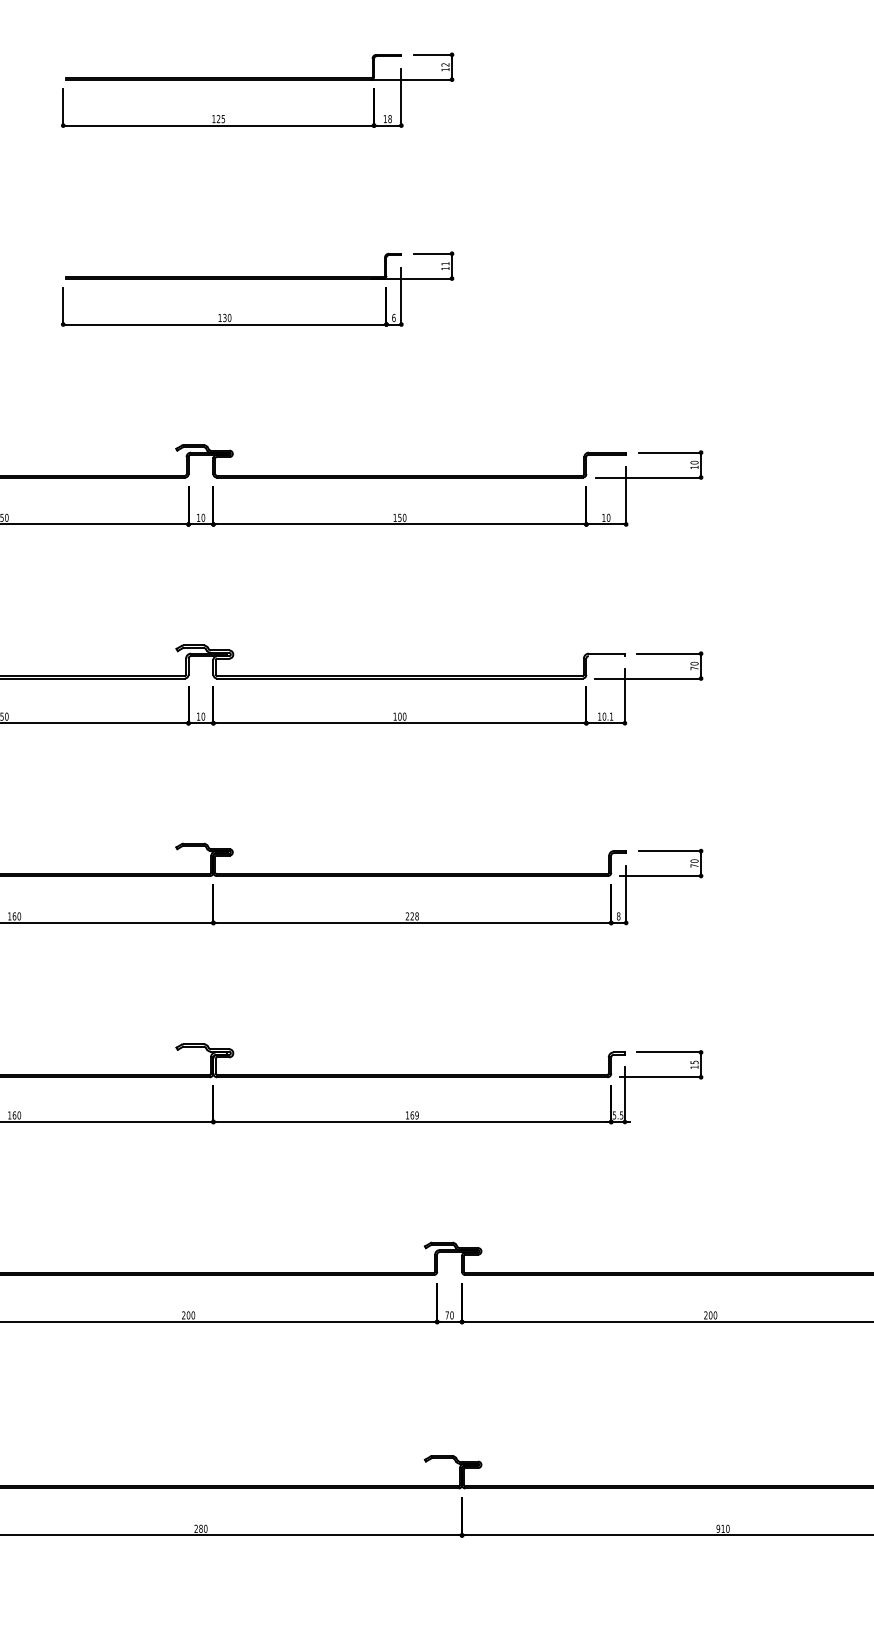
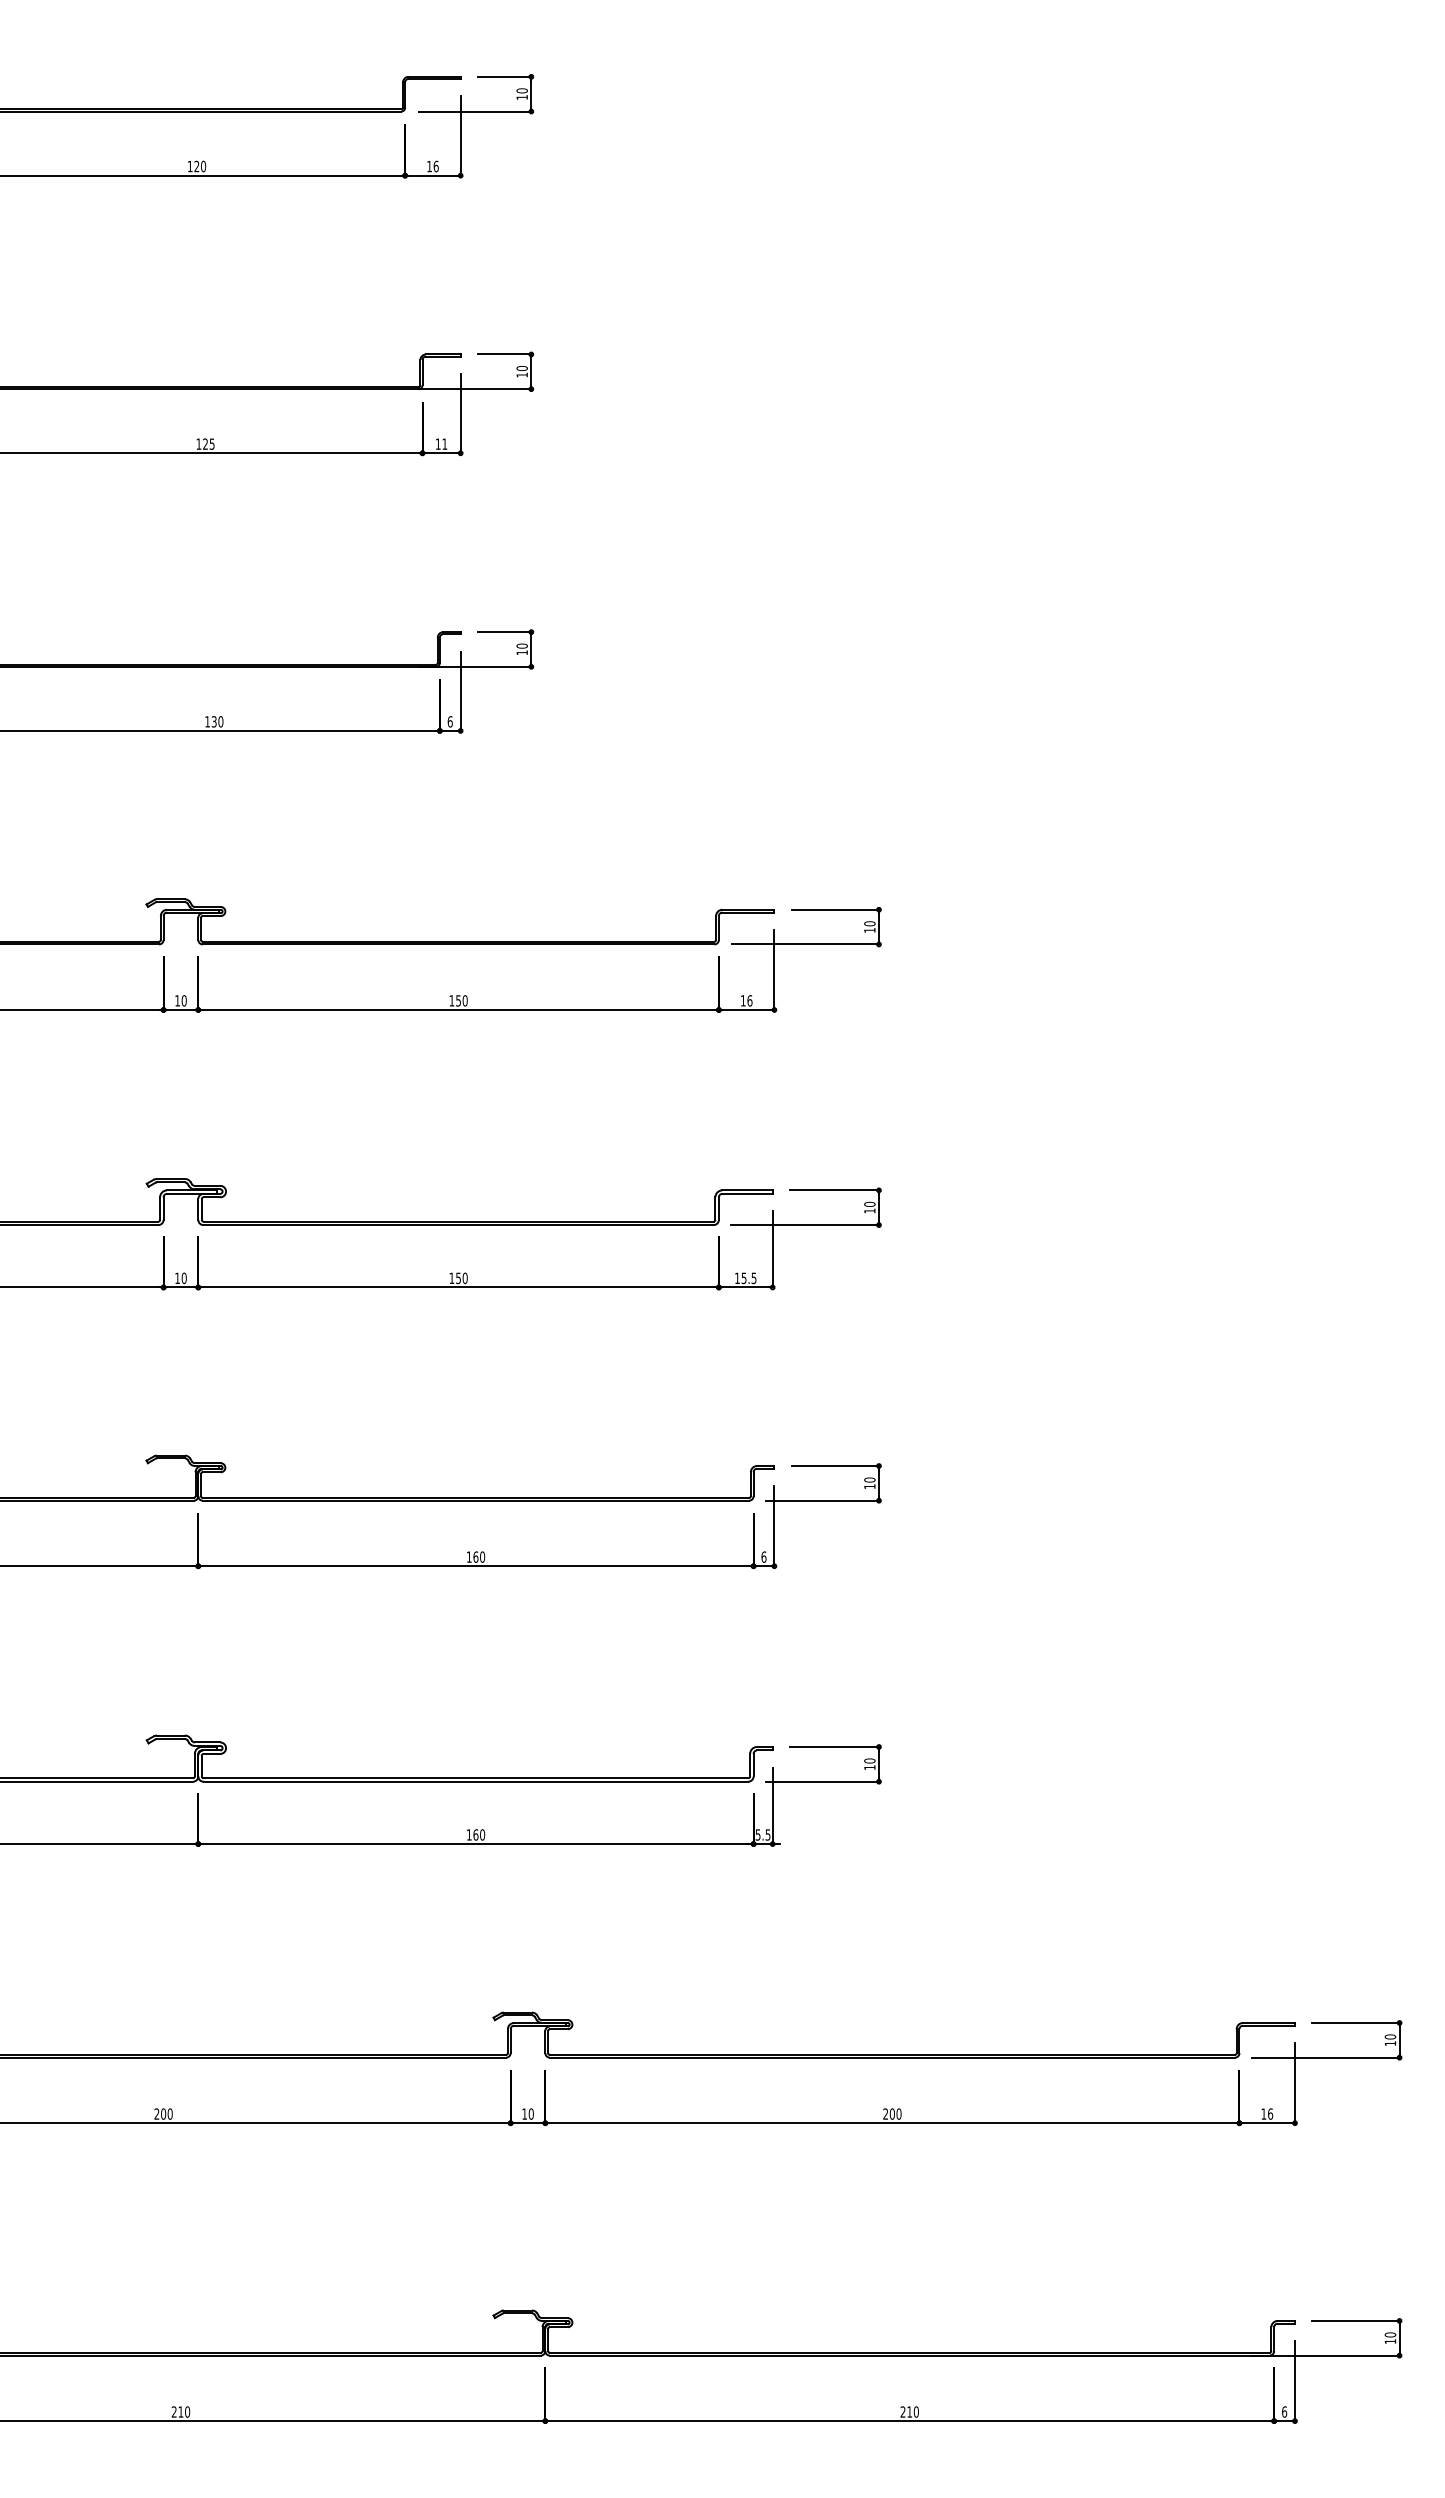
text: (444, 64) -> (521, 368), 12 -> 10
text: (389, 118) -> (444, 443), 18 -> 11
text: (444, 263) -> (521, 645), 11 -> 10
text: (608, 517) -> (749, 1000), 10 -> 16
line: (606, 655) -> (747, 1193), added
text: (694, 668) -> (869, 1210), 70 -> 10
text: (399, 716) -> (458, 1278), 100 -> 150
text: (607, 716) -> (748, 1278), 10.1 -> 15.5
text: (694, 865) -> (869, 1486), 70 -> 10
text: (412, 915) -> (475, 1556), 228 -> 160
text: (618, 915) -> (763, 1556), 8 -> 6
text: (694, 1062) -> (869, 1760), 15 -> 10
text: (417, 1115) -> (482, 1834), 169 -> 160
text: (447, 1314) -> (524, 2113), 70 -> 10
text: (200, 1528) -> (180, 2411), 280 -> 210
text: (717, 1528) -> (902, 2411), 910 -> 210

